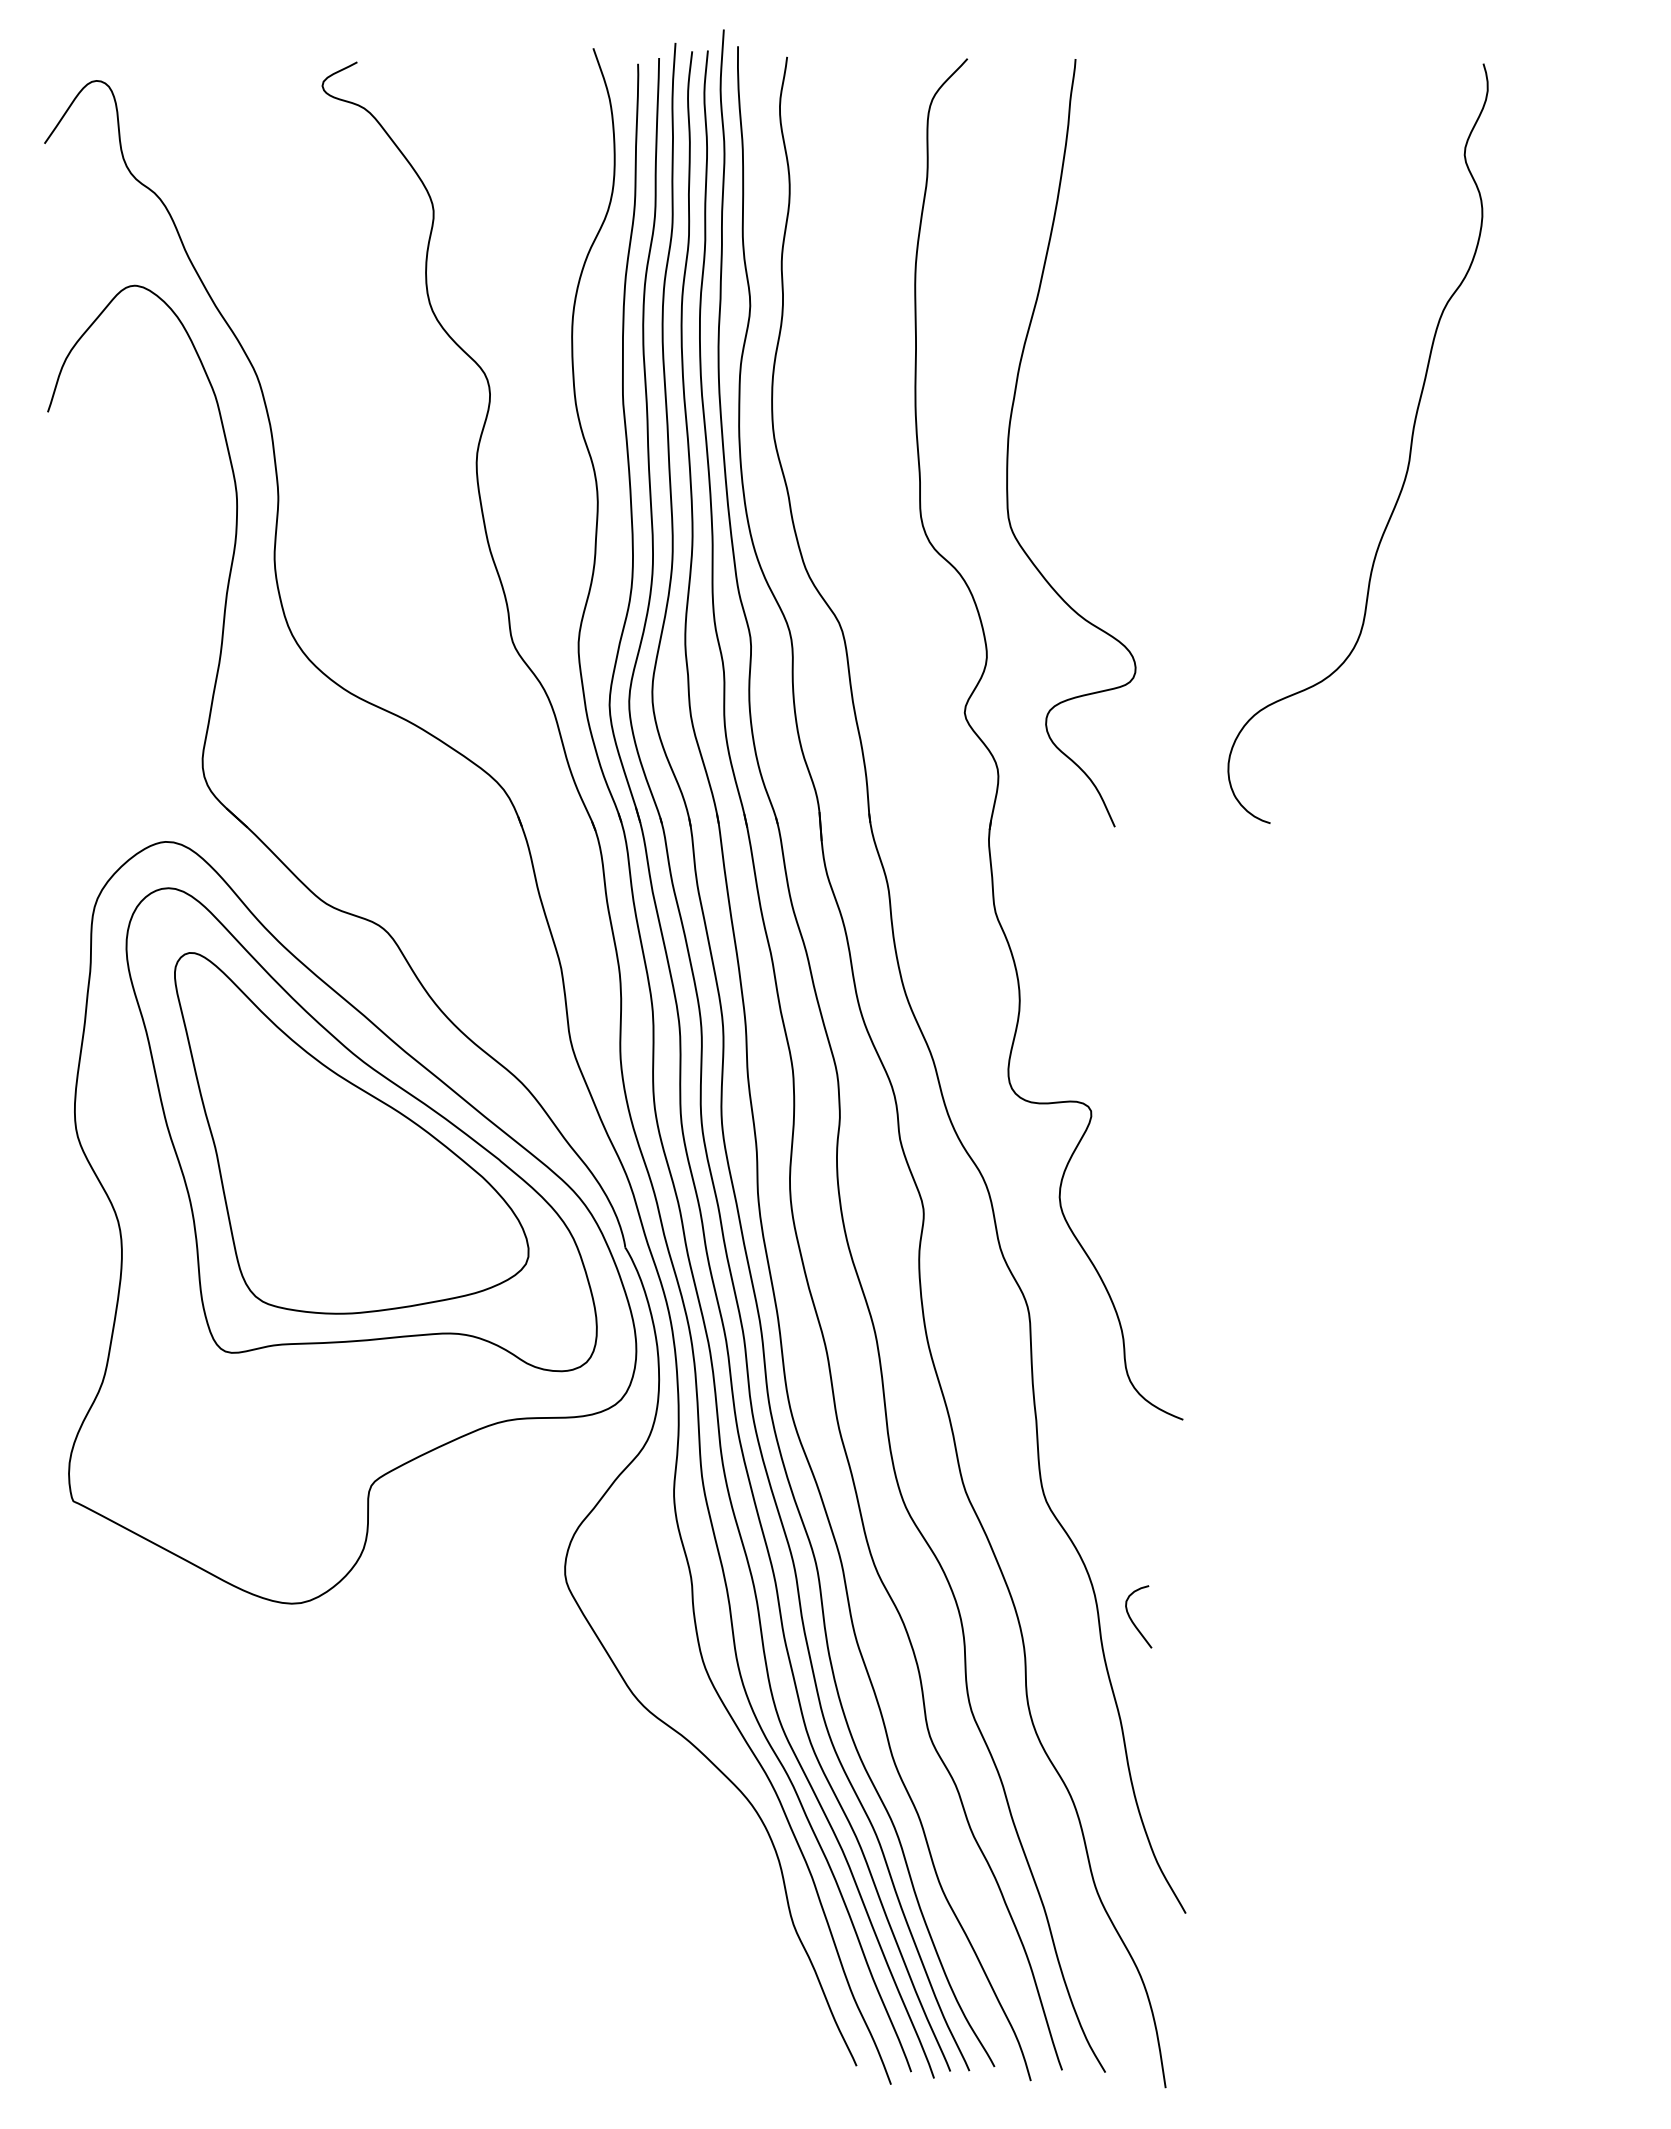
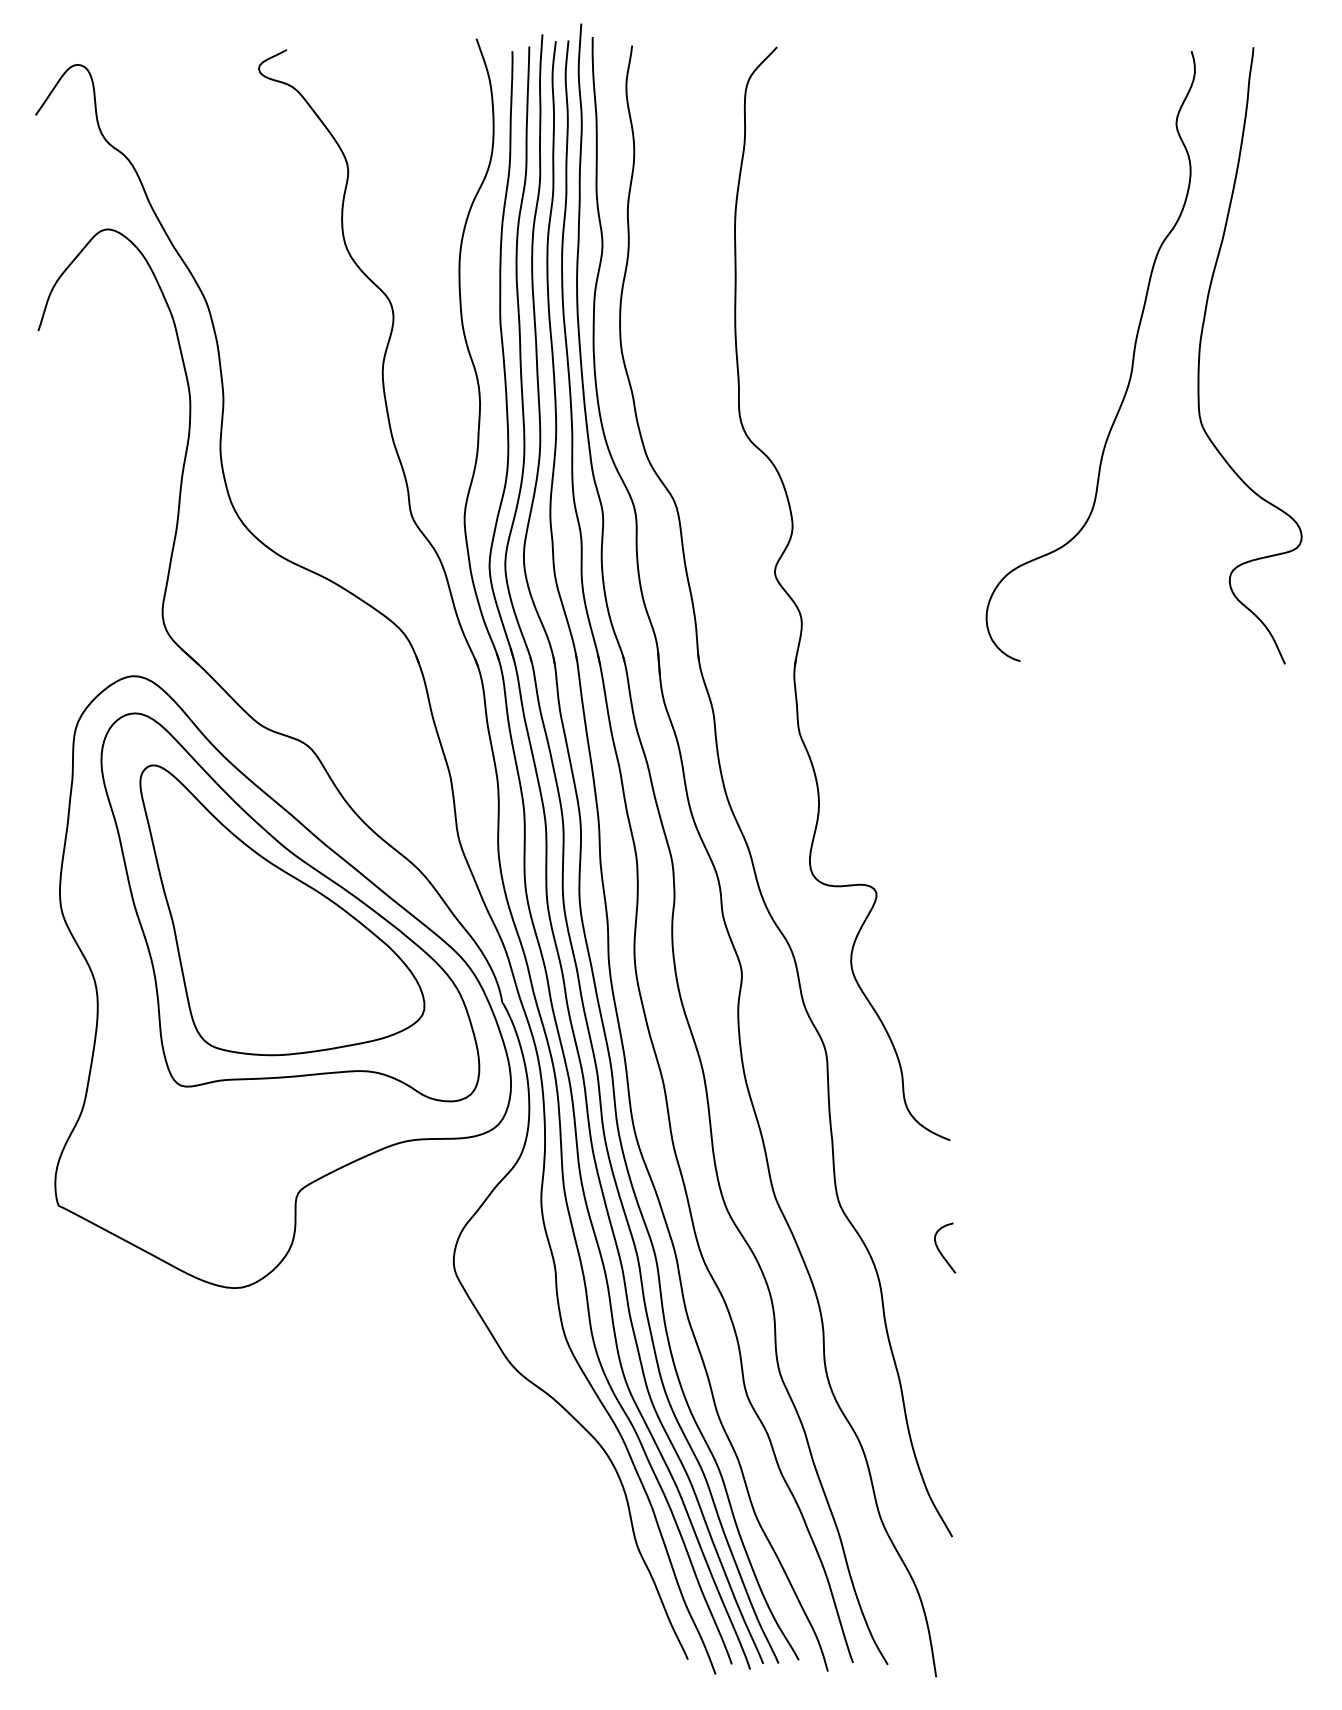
curve: (1009, 441) -> (1200, 354), moved
curve: (1132, 1619) -> (940, 1250), moved

